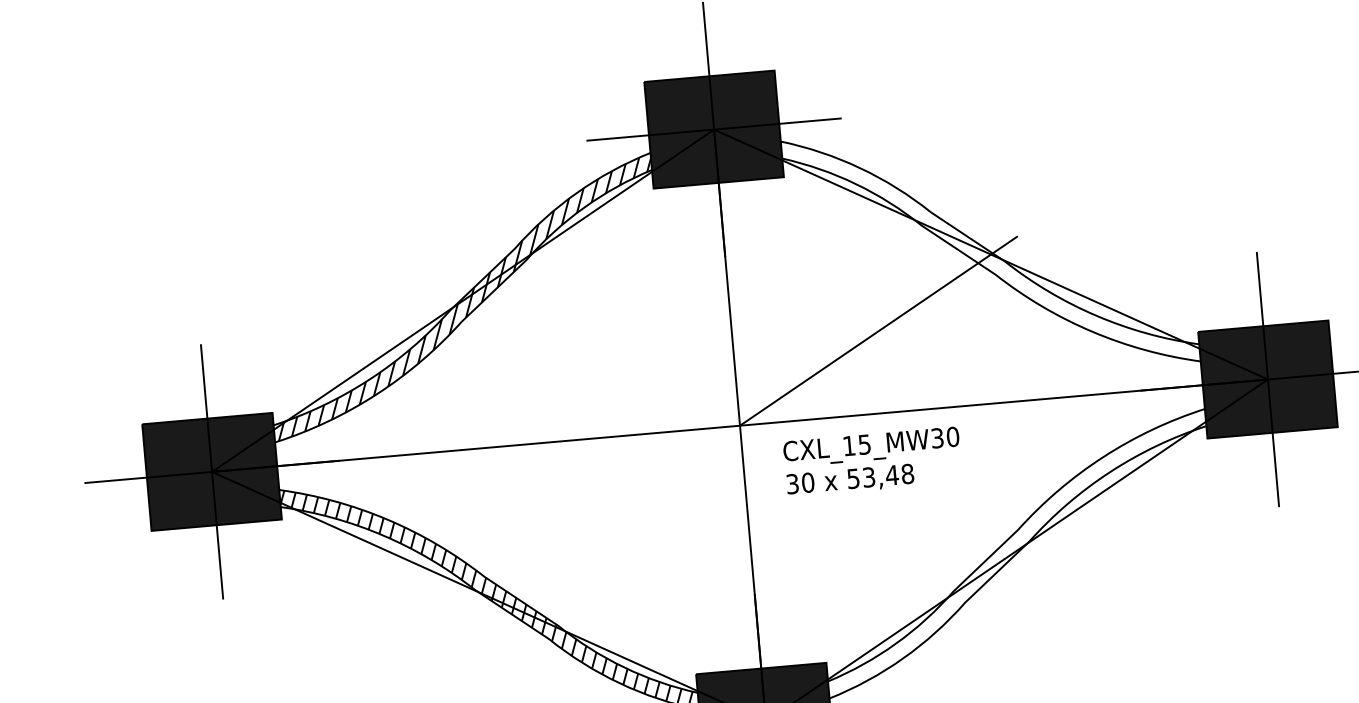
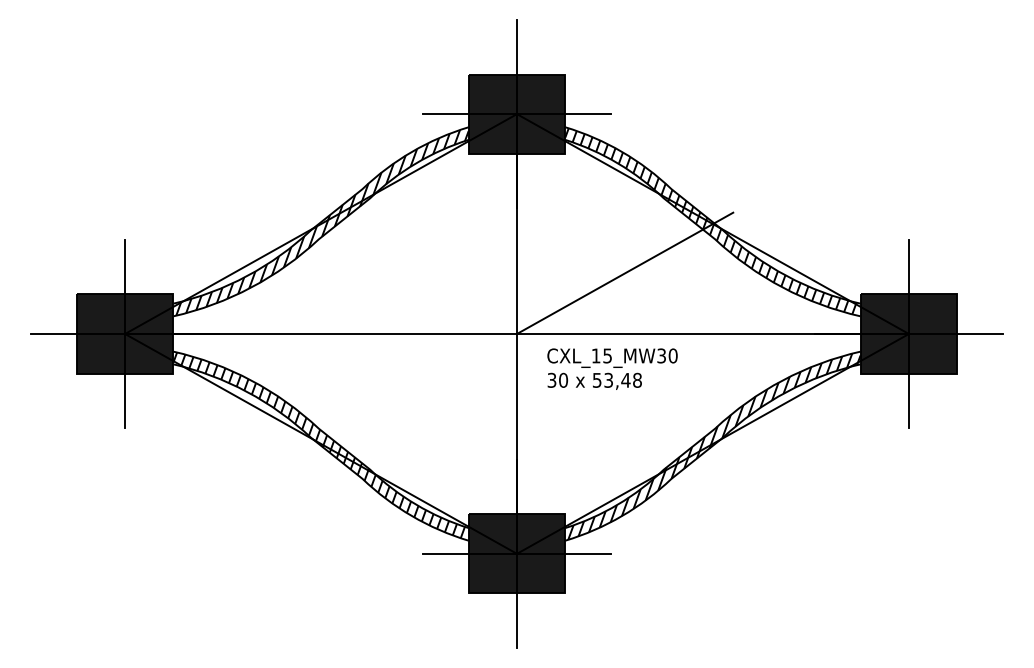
hatch: (987, 251) -> (710, 221), added
hatch: (1019, 554) -> (714, 446), added

